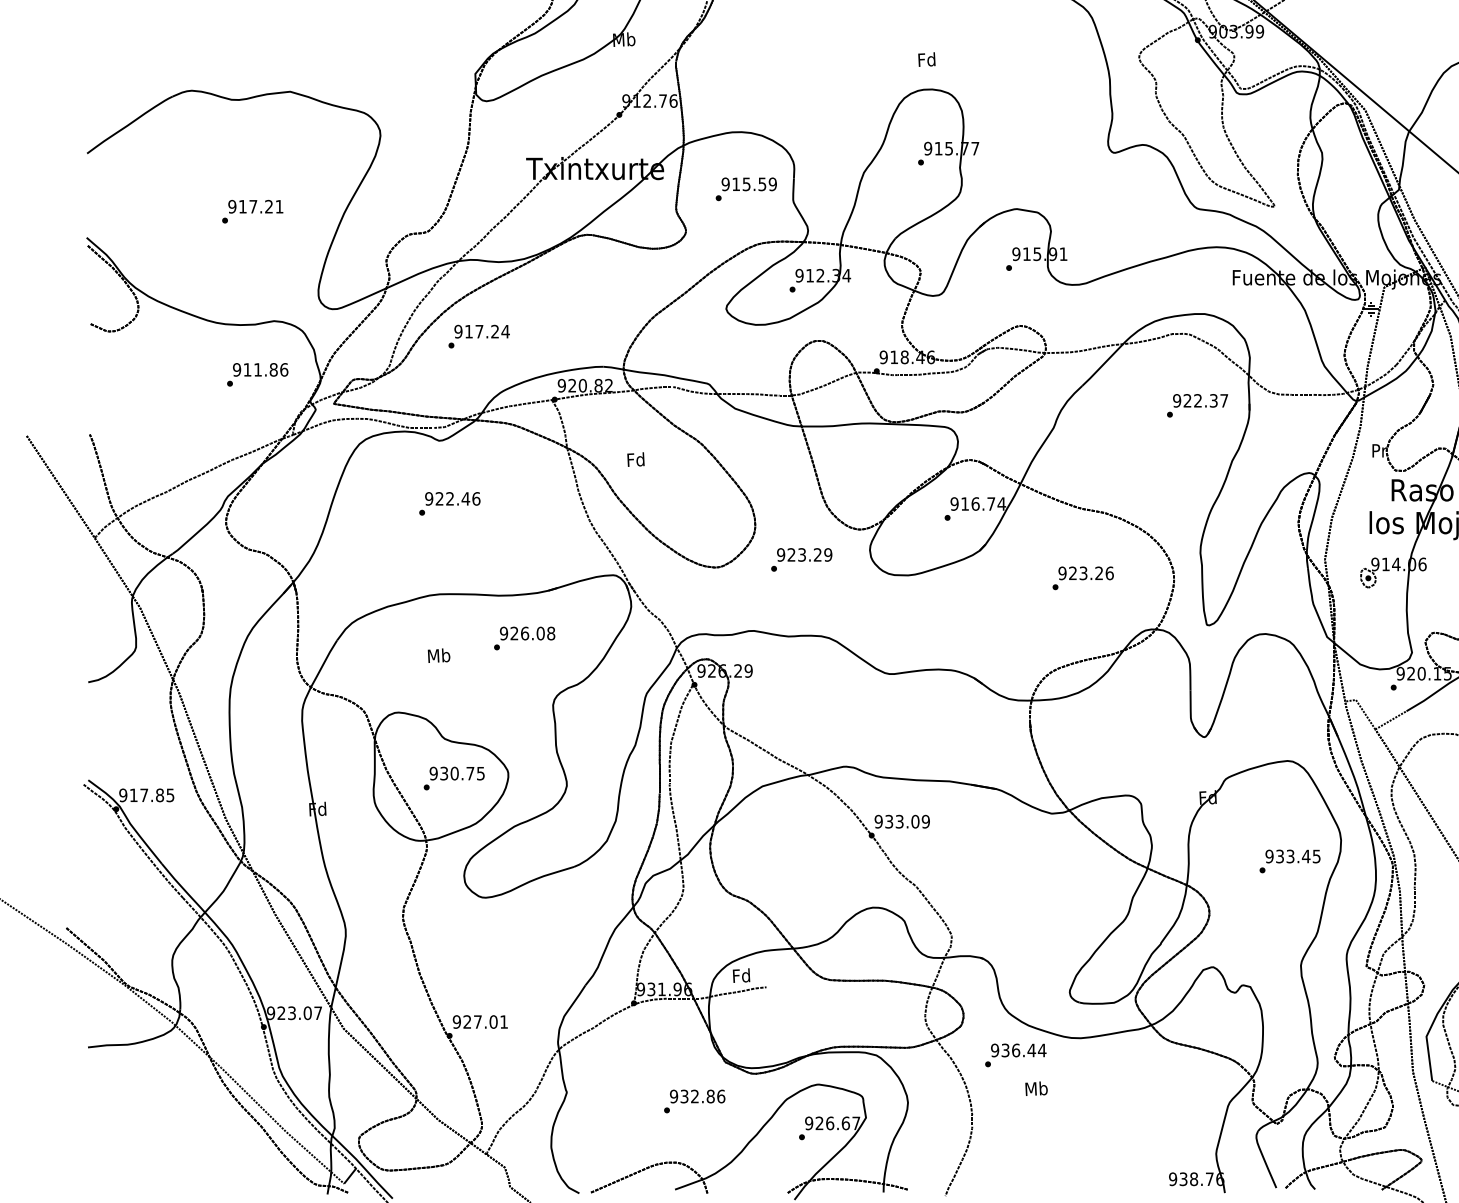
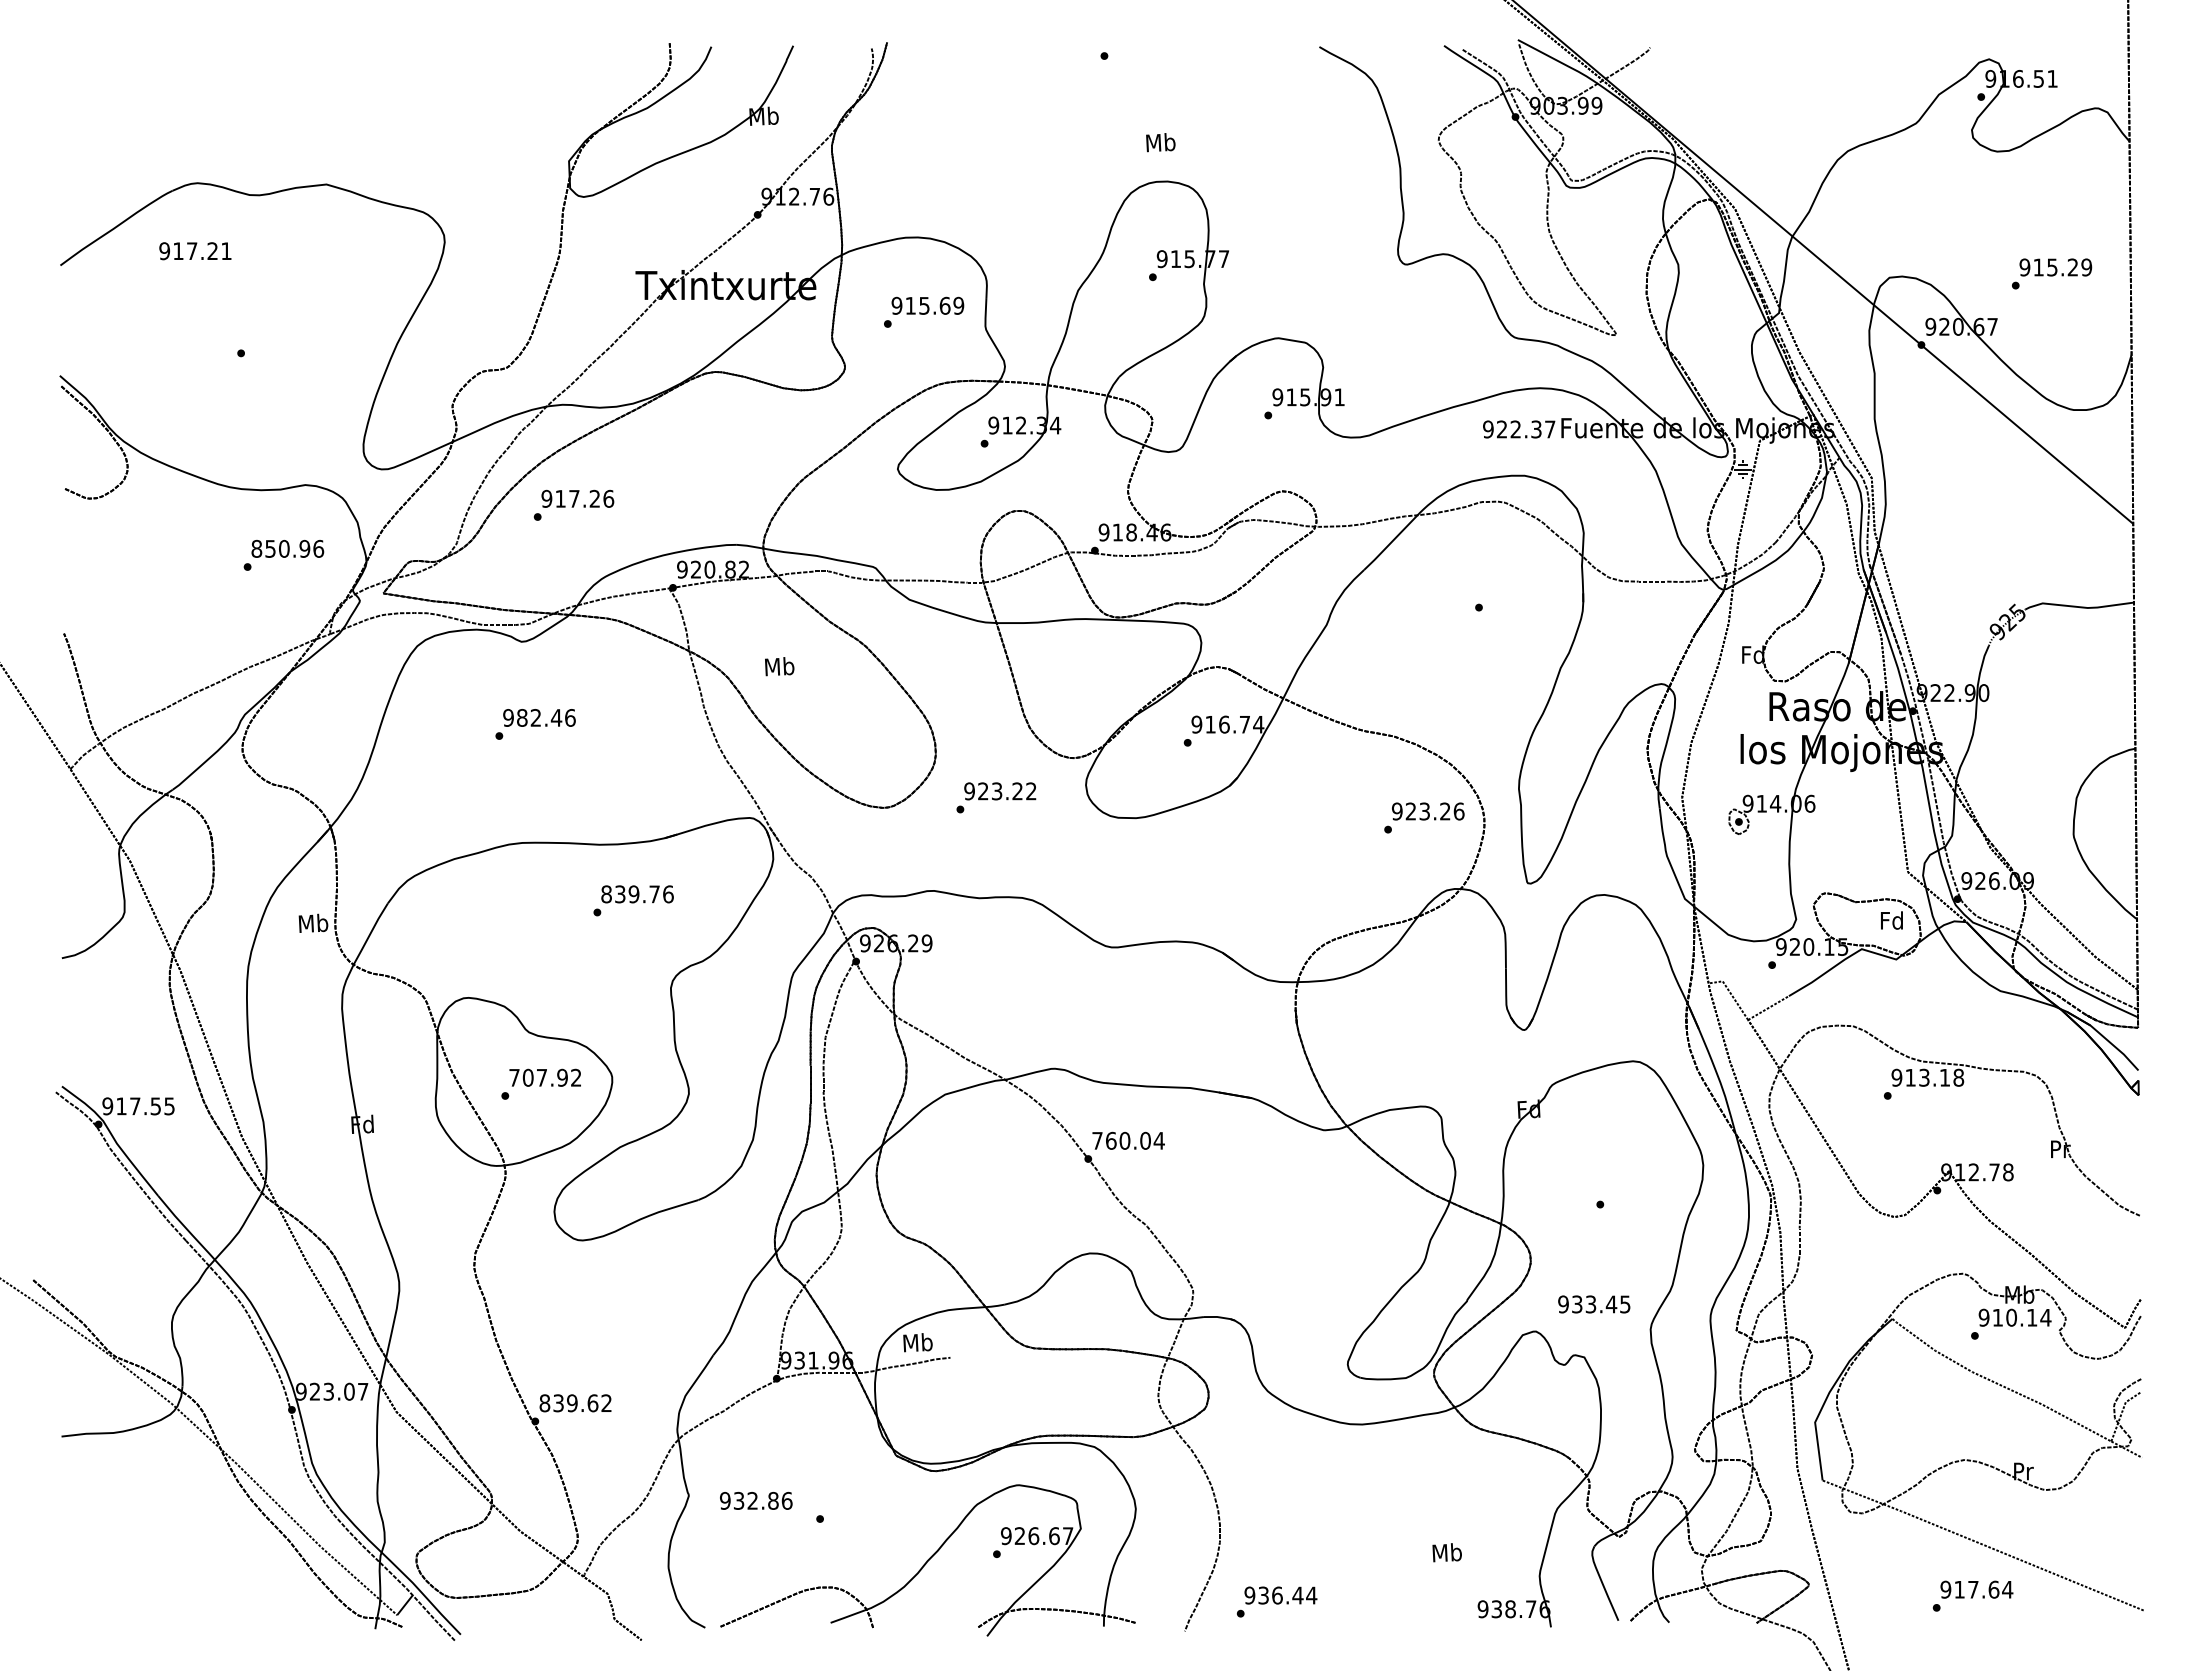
text: (926, 59) -> (1160, 142), Fd -> Mb
text: (761, 184) -> (944, 305), 915.59 -> 915.69
text: (255, 206) -> (195, 251), moved
text: (505, 331) -> (608, 498), 917.24 -> 917.26
text: (255, 369) -> (280, 548), 911.86 -> 850.96
text: (1200, 400) -> (1519, 429), moved
text: (1379, 450) -> (1753, 654), Pr -> Fd
text: (636, 459) -> (779, 666), Fd -> Mb
text: (439, 498) -> (522, 717), 922.46 -> 982.46
text: (828, 555) -> (1031, 791), 923.29 -> 923.22
text: (1083, 577) -> (1424, 817), moved
text: (527, 633) -> (637, 894), 926.08 -> 839.76
text: (439, 655) -> (313, 922), moved
text: (457, 773) -> (545, 1077), 930.75 -> 707.92
text: (159, 795) -> (155, 1106), 917.85 -> 917.55
text: (902, 821) -> (1128, 1140), 933.09 -> 760.04
text: (1293, 856) -> (1594, 1304), moved
text: (741, 975) -> (917, 1342), Fd -> Mb
text: (480, 1022) -> (575, 1403), 927.01 -> 839.62
text: (1015, 1055) -> (1276, 1601), moved
text: (1035, 1088) -> (1446, 1552), moved
text: (697, 1096) -> (756, 1500), moved

